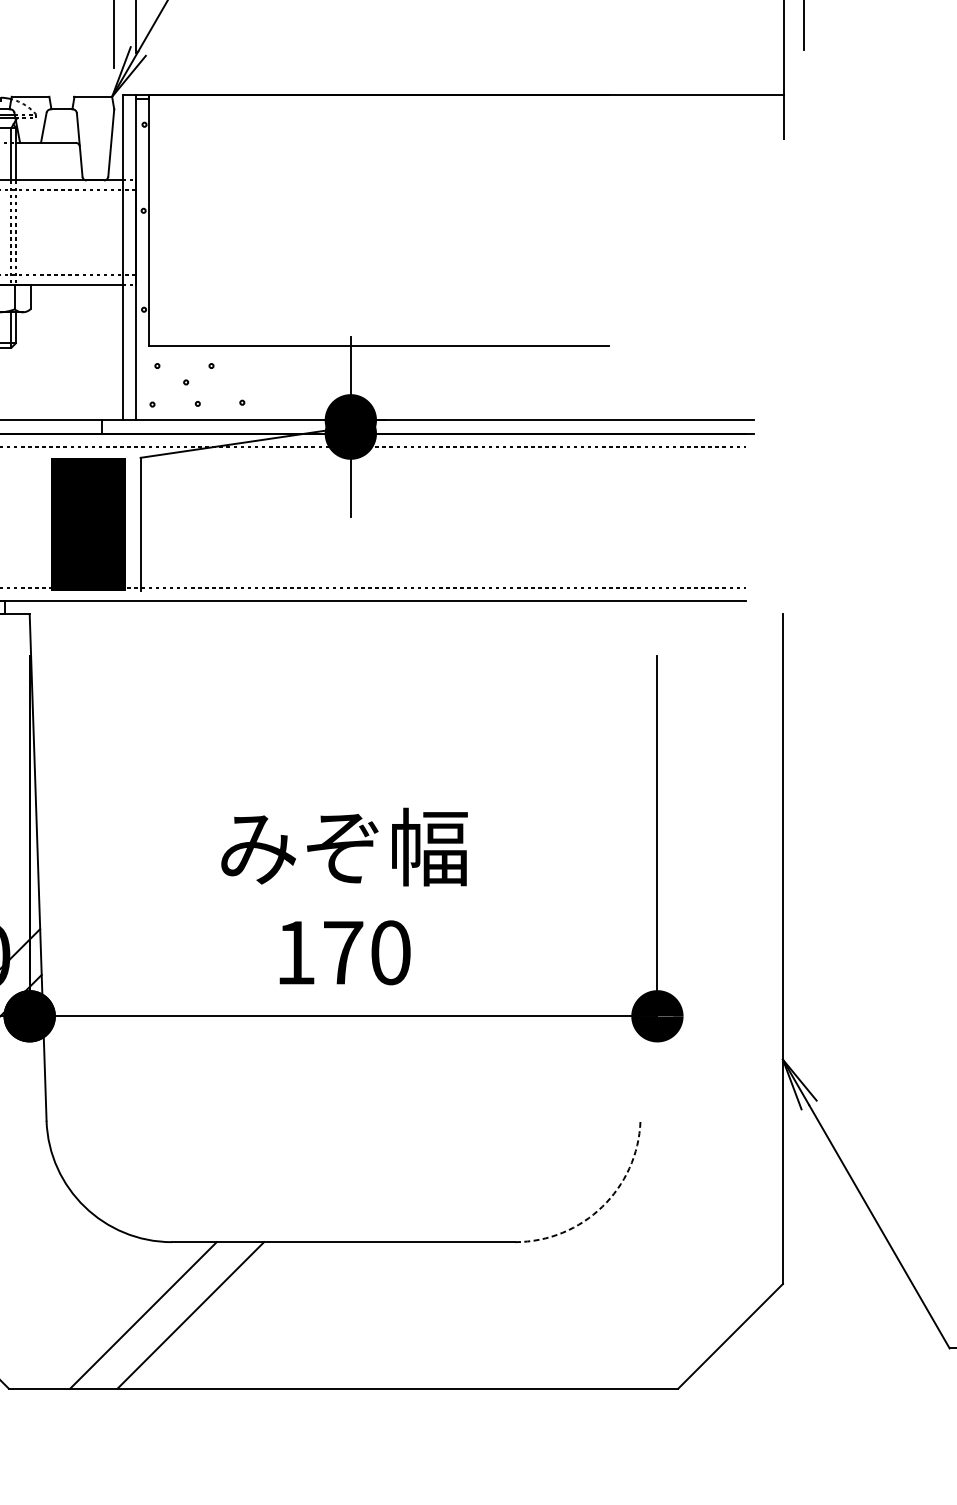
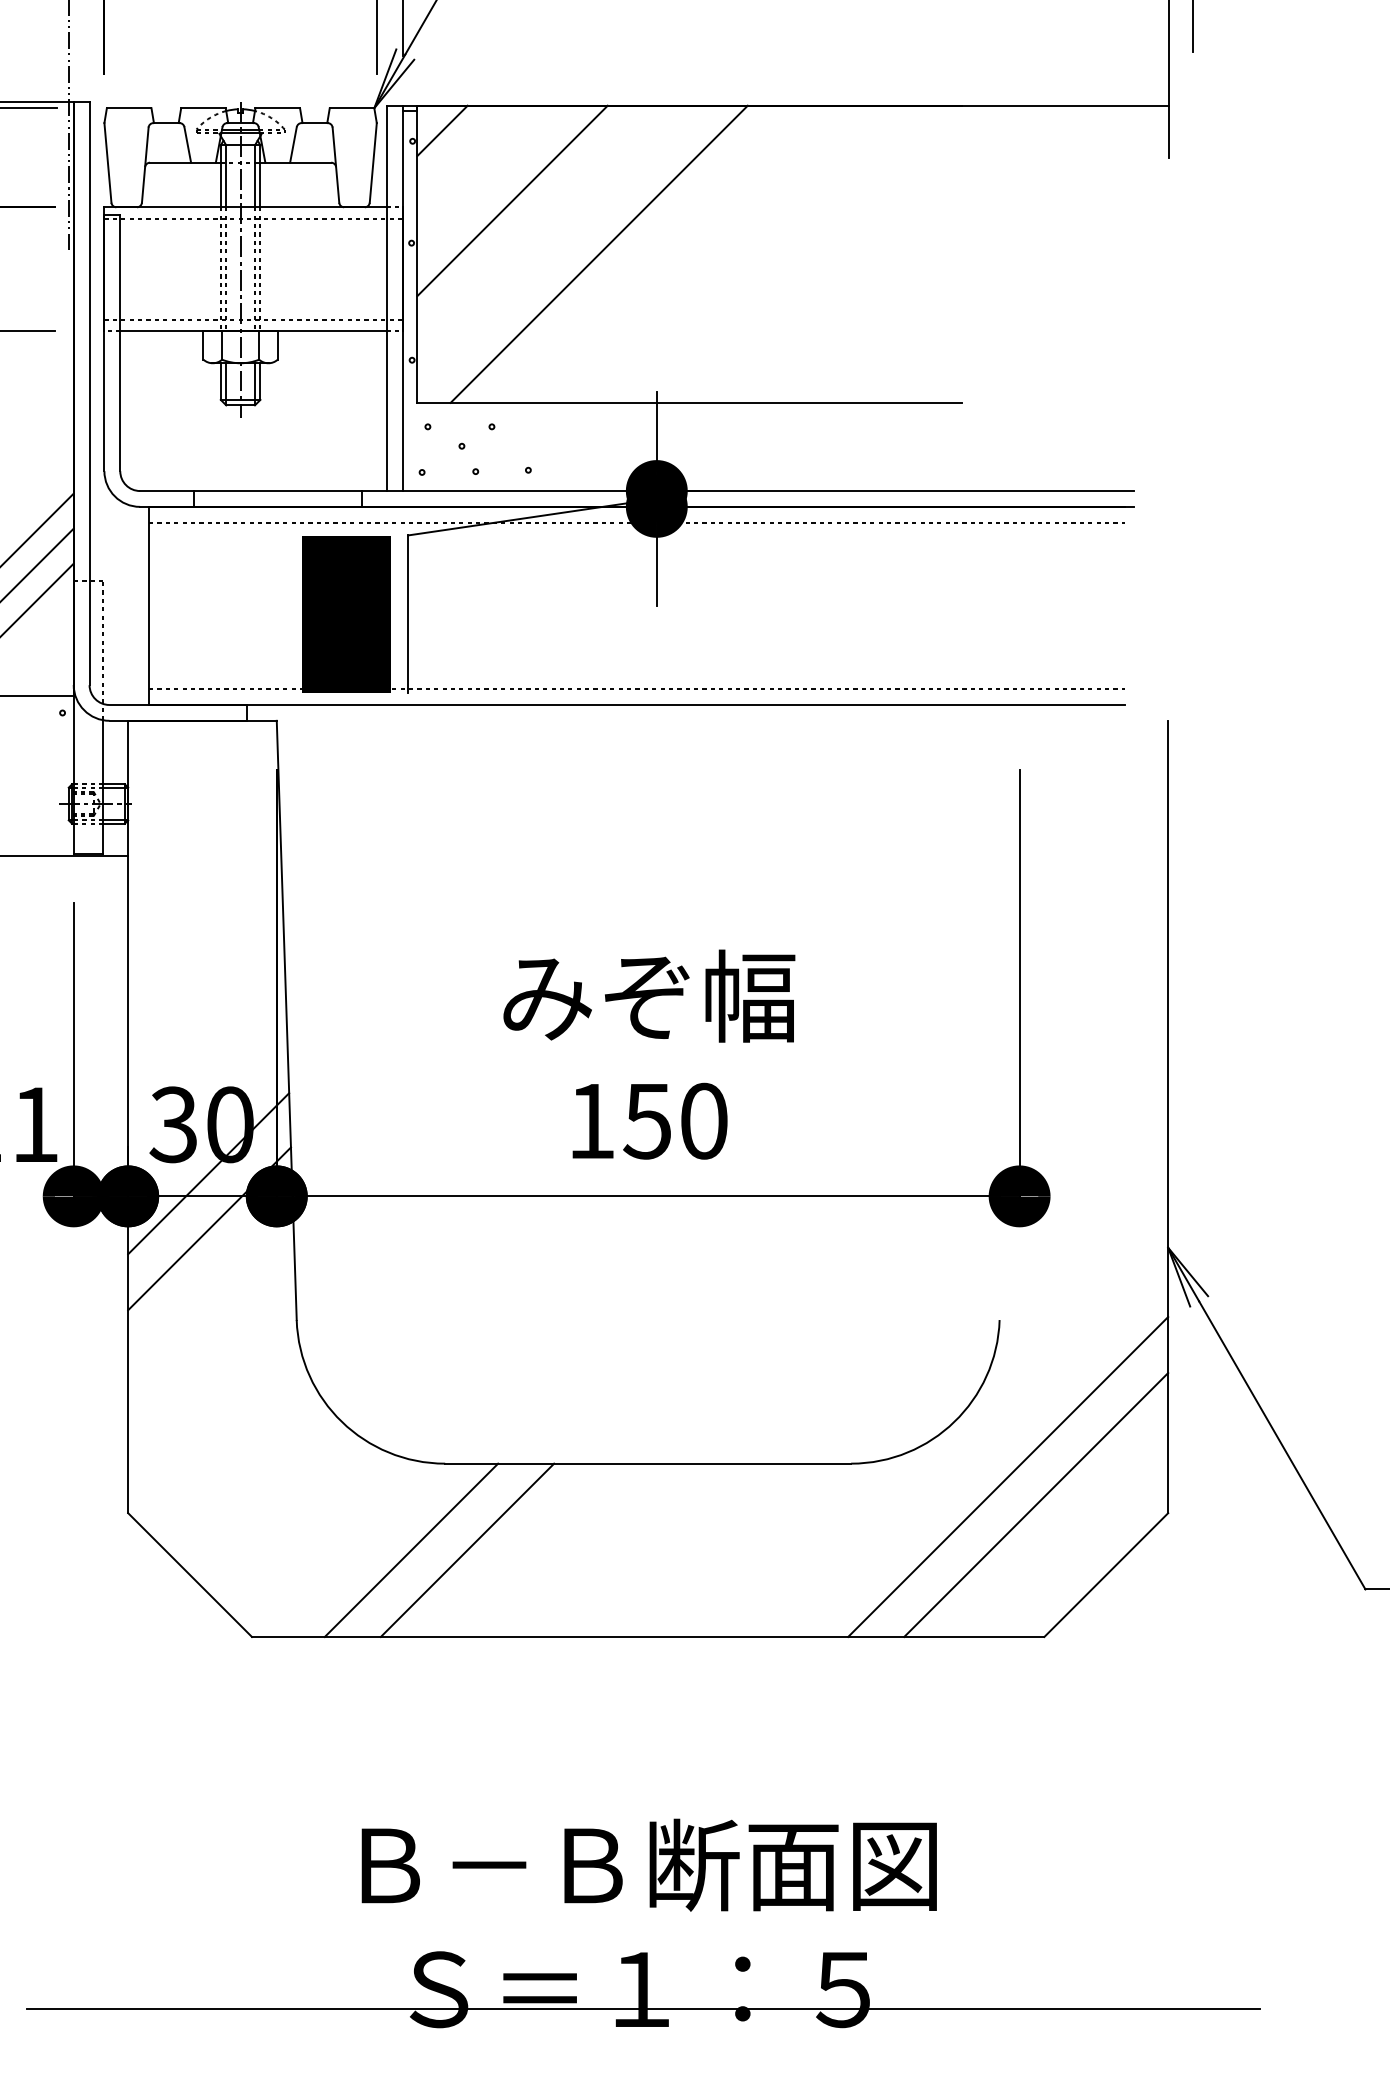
line: (169, 115) -> (442, 130), added
line: (228, 174) -> (512, 200), added
line: (301, 219) -> (598, 253), added
text: (342, 953) -> (647, 1121), 170 -> 150
arc: (602, 1206) -> (954, 1421), dashed -> solid
line: (648, 1253) -> (1008, 1476), added
line: (671, 1276) -> (1036, 1504), added

